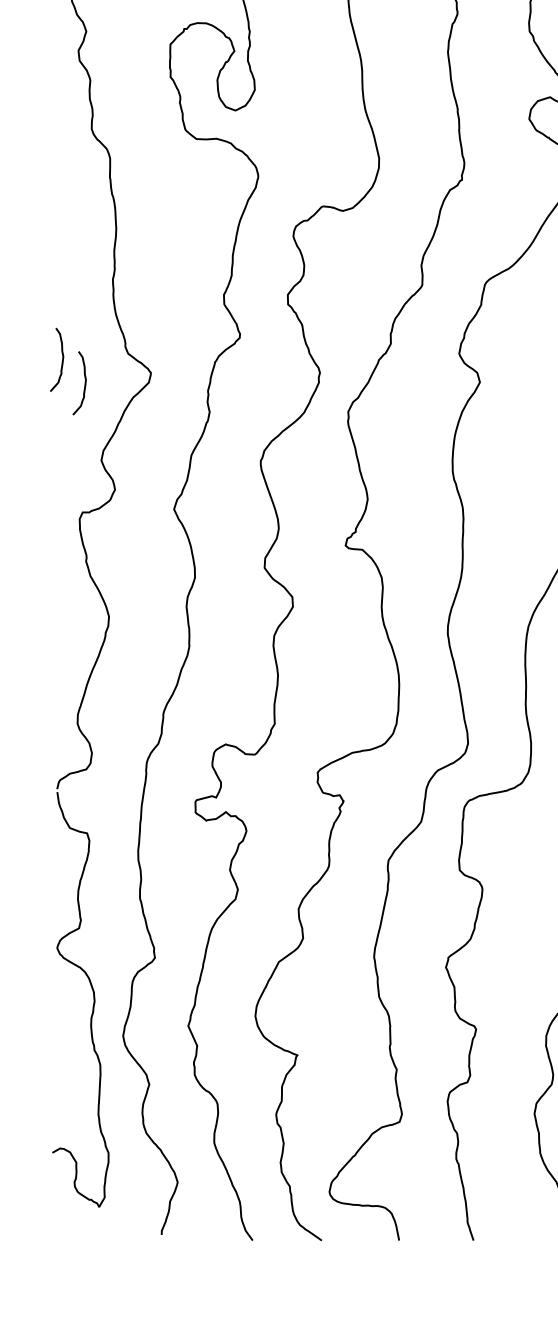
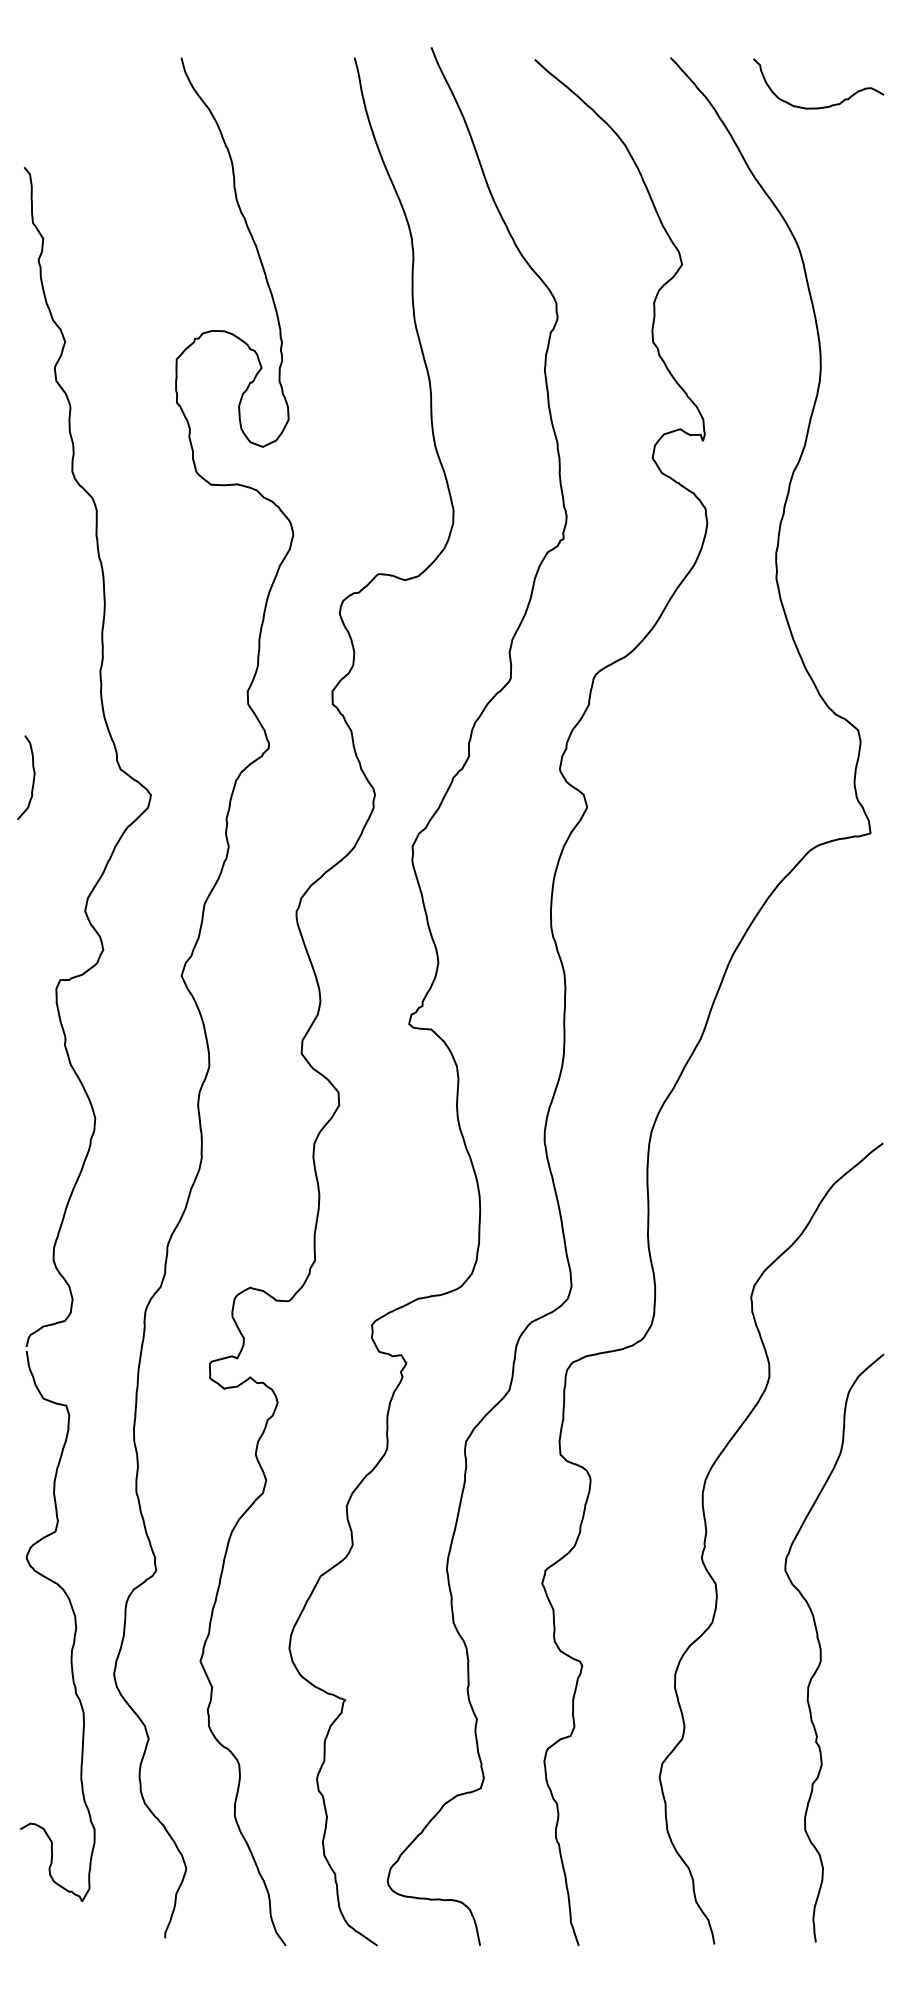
curve: (85, 383) -> (63, 808), removed

